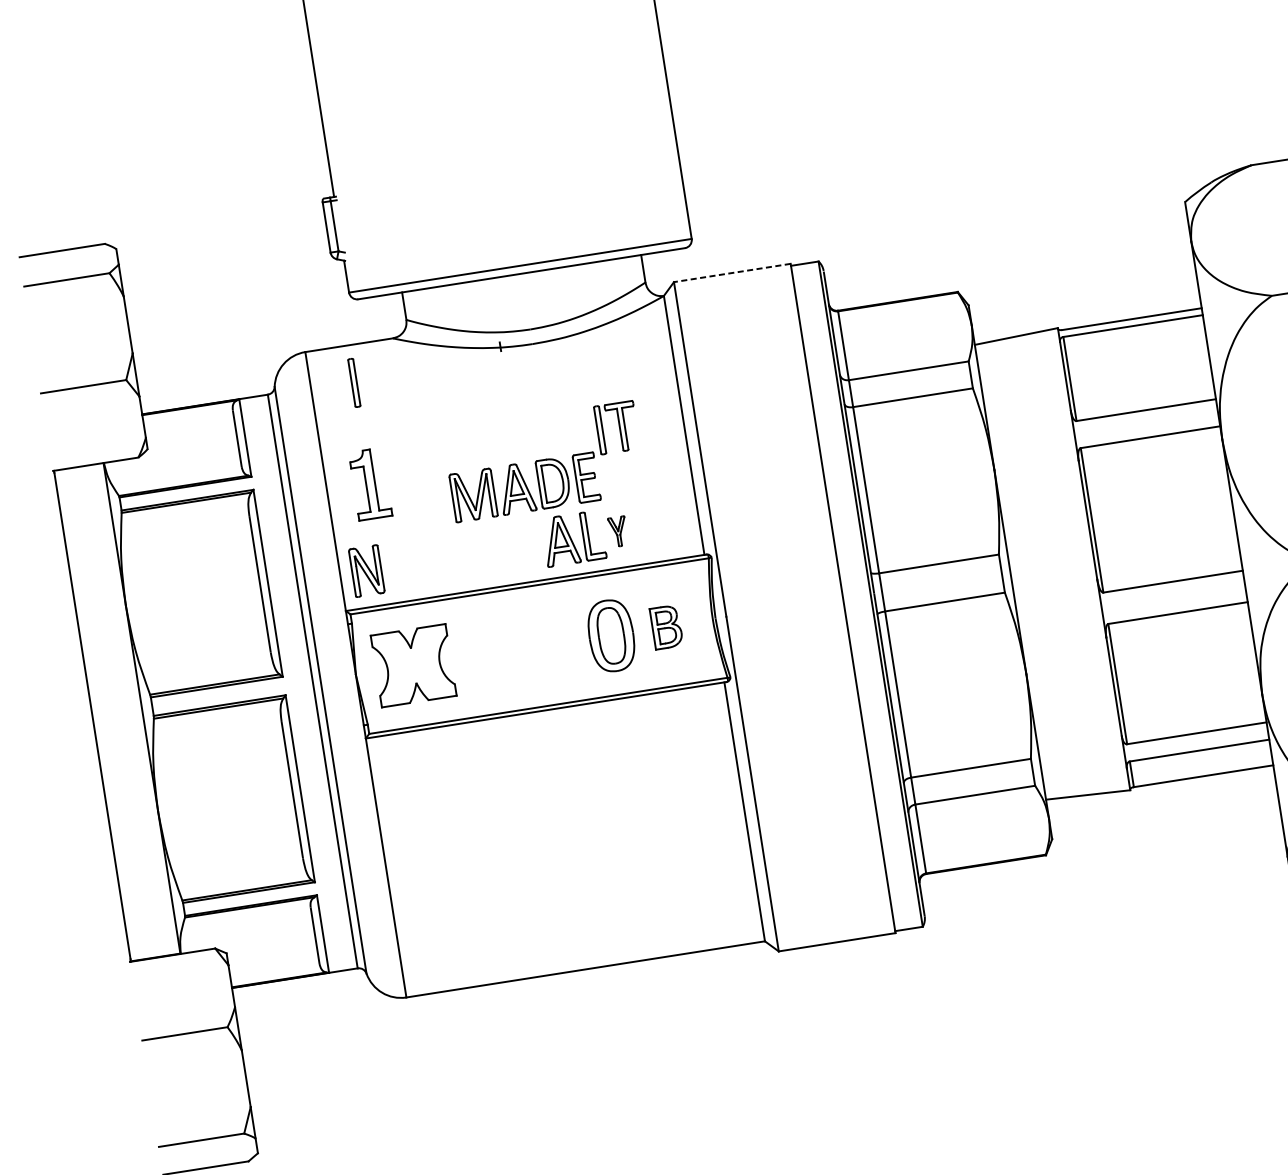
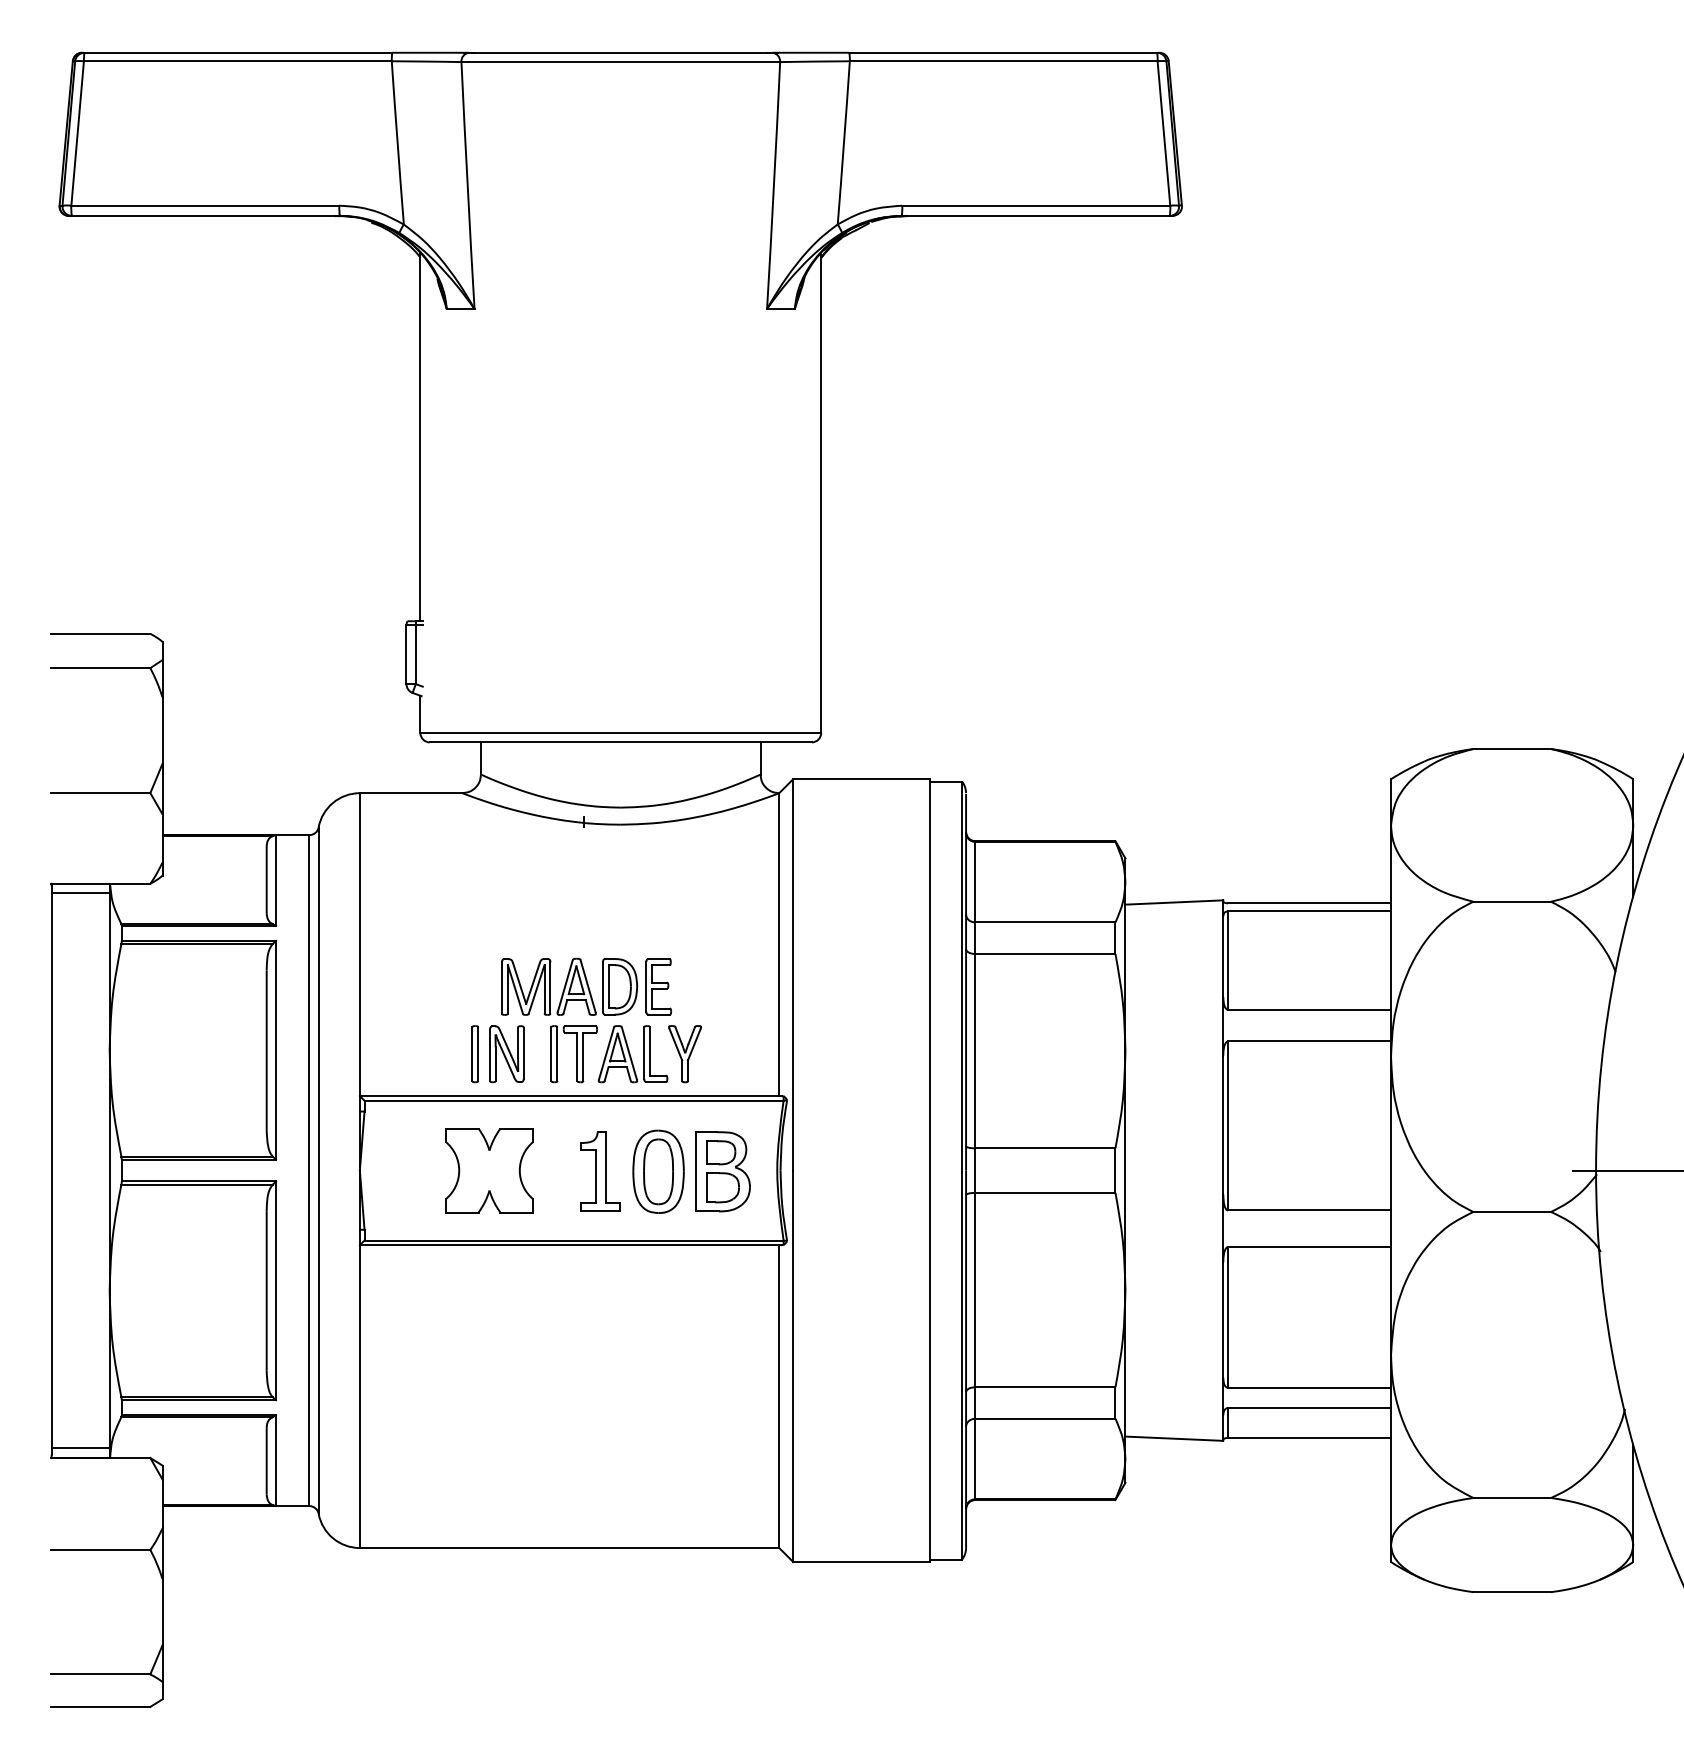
line: (731, 273) -> (860, 779), dashed -> solid
part: (353, 383) -> (474, 1054), moved
part: (616, 428) -> (573, 1054), moved
line: (79, 474) -> (80, 892), added
part: (370, 484) -> (600, 1171), moved
part: (617, 532) -> (684, 1054), size x1.67
part: (366, 571) -> (506, 1054), moved
part: (666, 627) -> (722, 1171), size x1.67
part: (413, 665) -> (489, 1170), moved
line: (154, 949) -> (80, 1448), added

